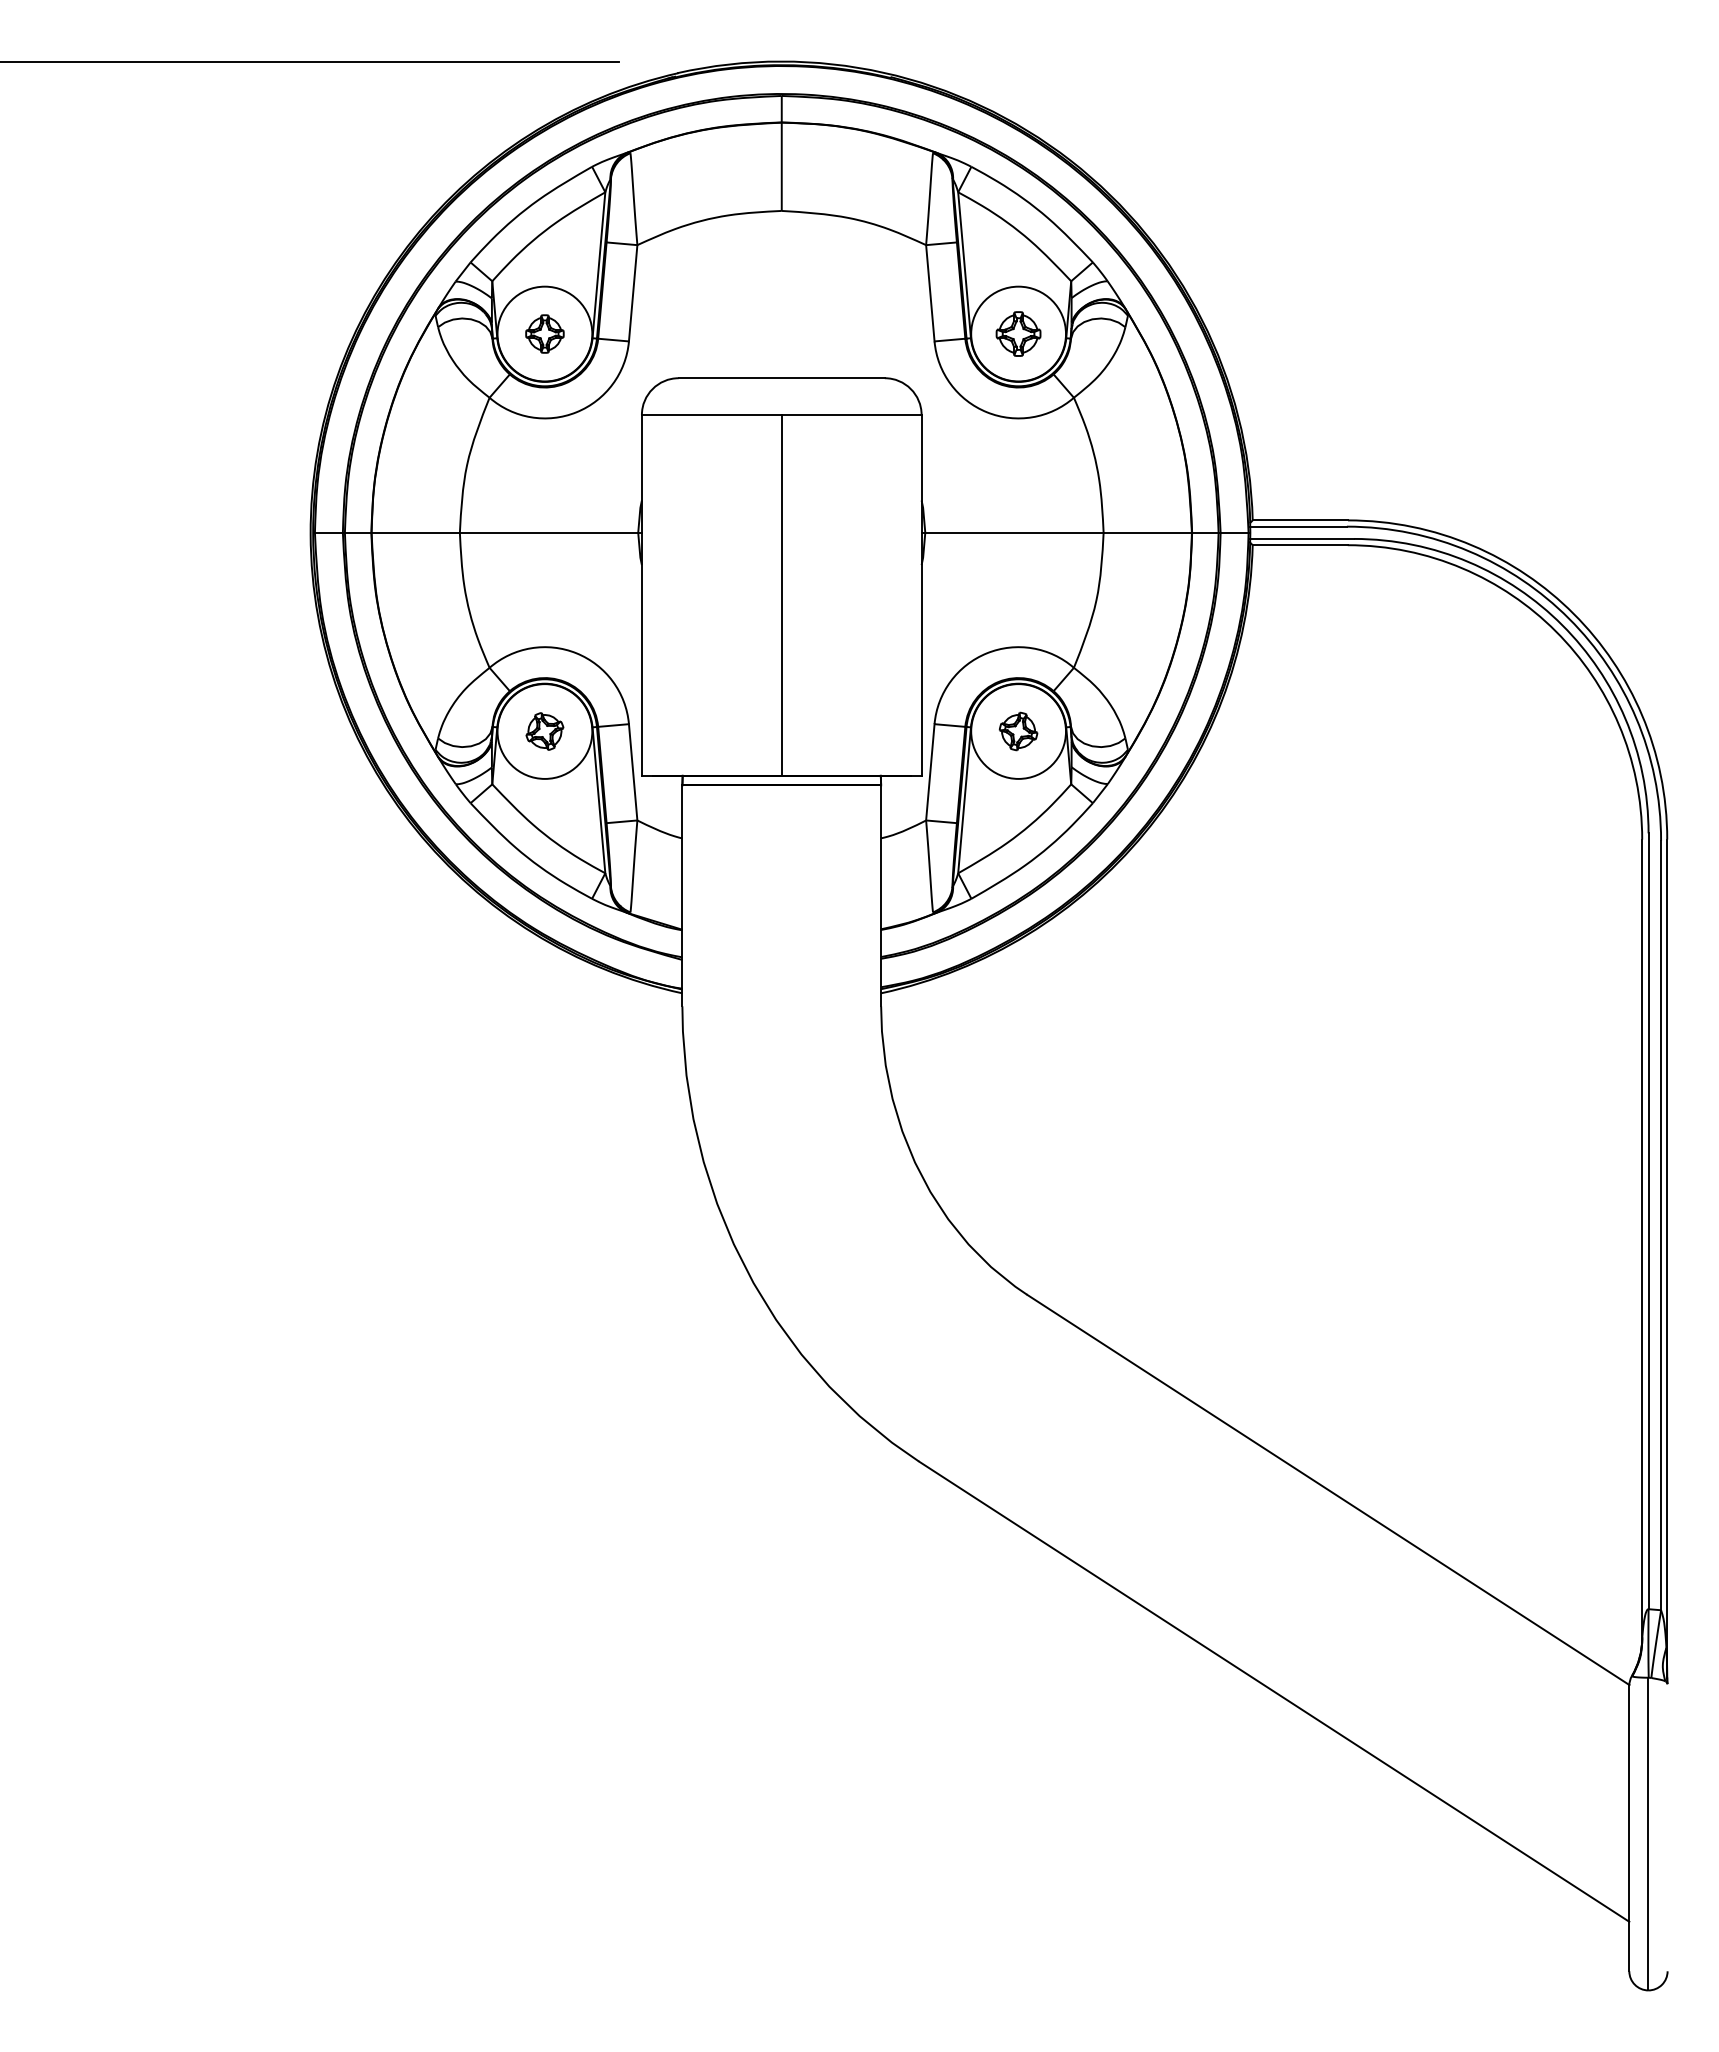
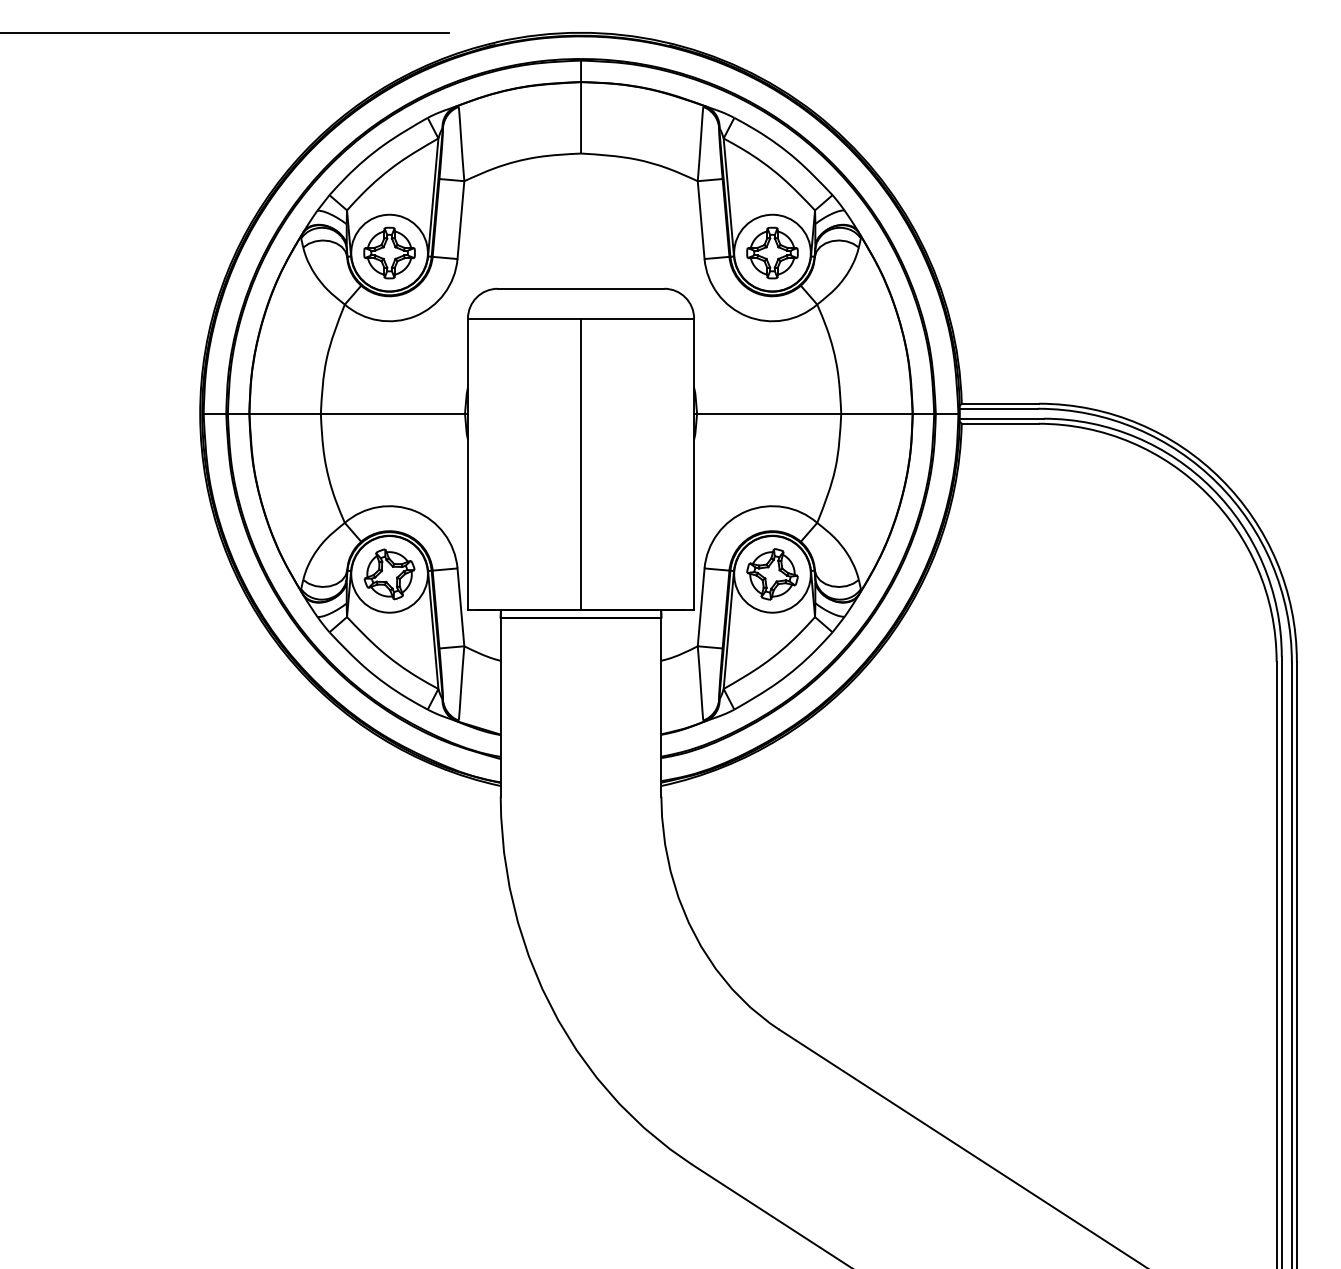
part: (544, 333) -> (389, 252), size x1.67
part: (1018, 333) -> (772, 252), size x1.43
part: (544, 731) -> (389, 574), size x1.67
part: (1018, 731) -> (772, 574), size x1.67

